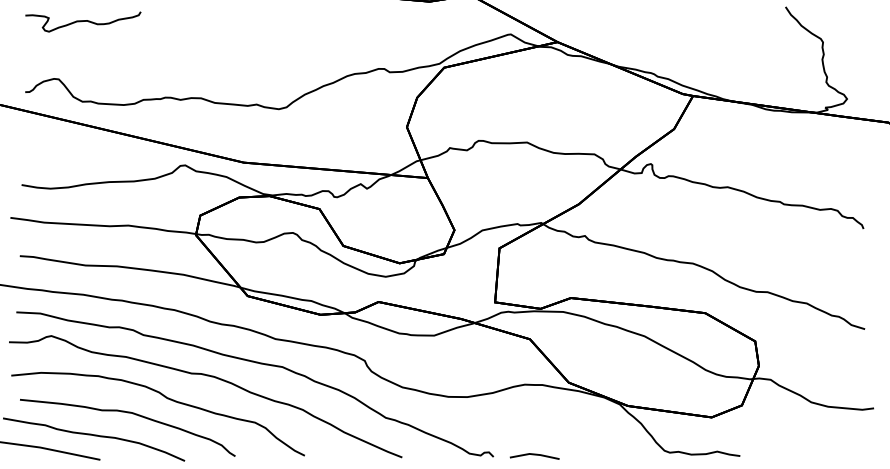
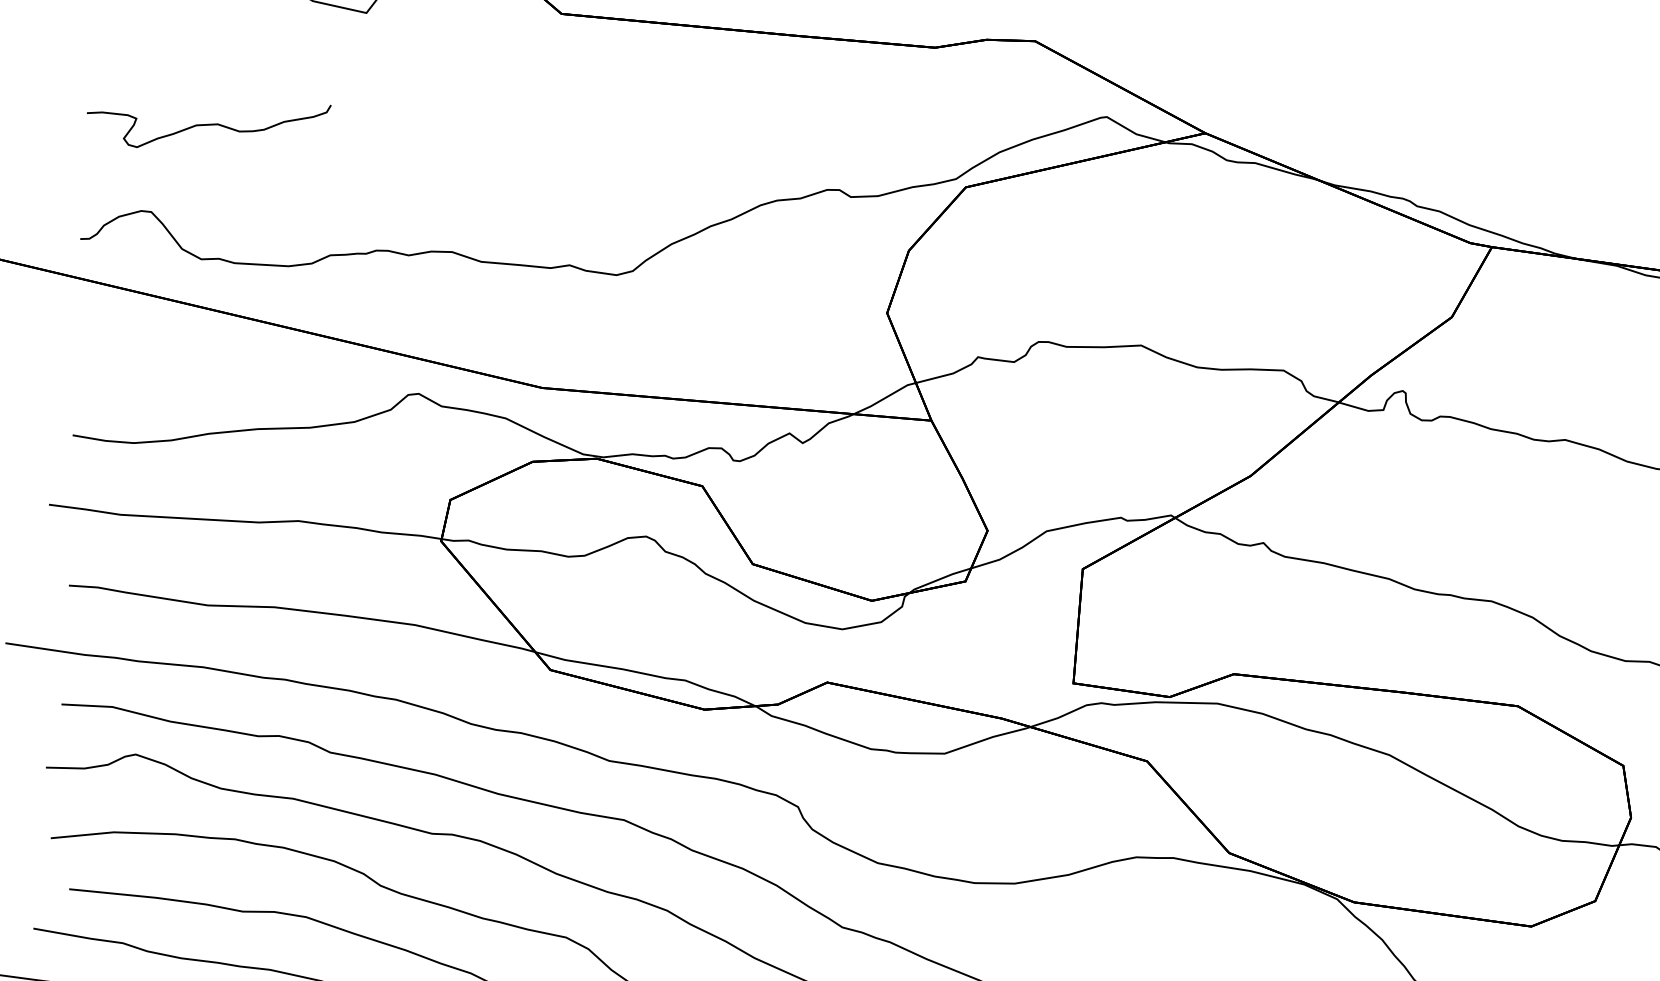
curve: (83, 21) -> (209, 125), moved

